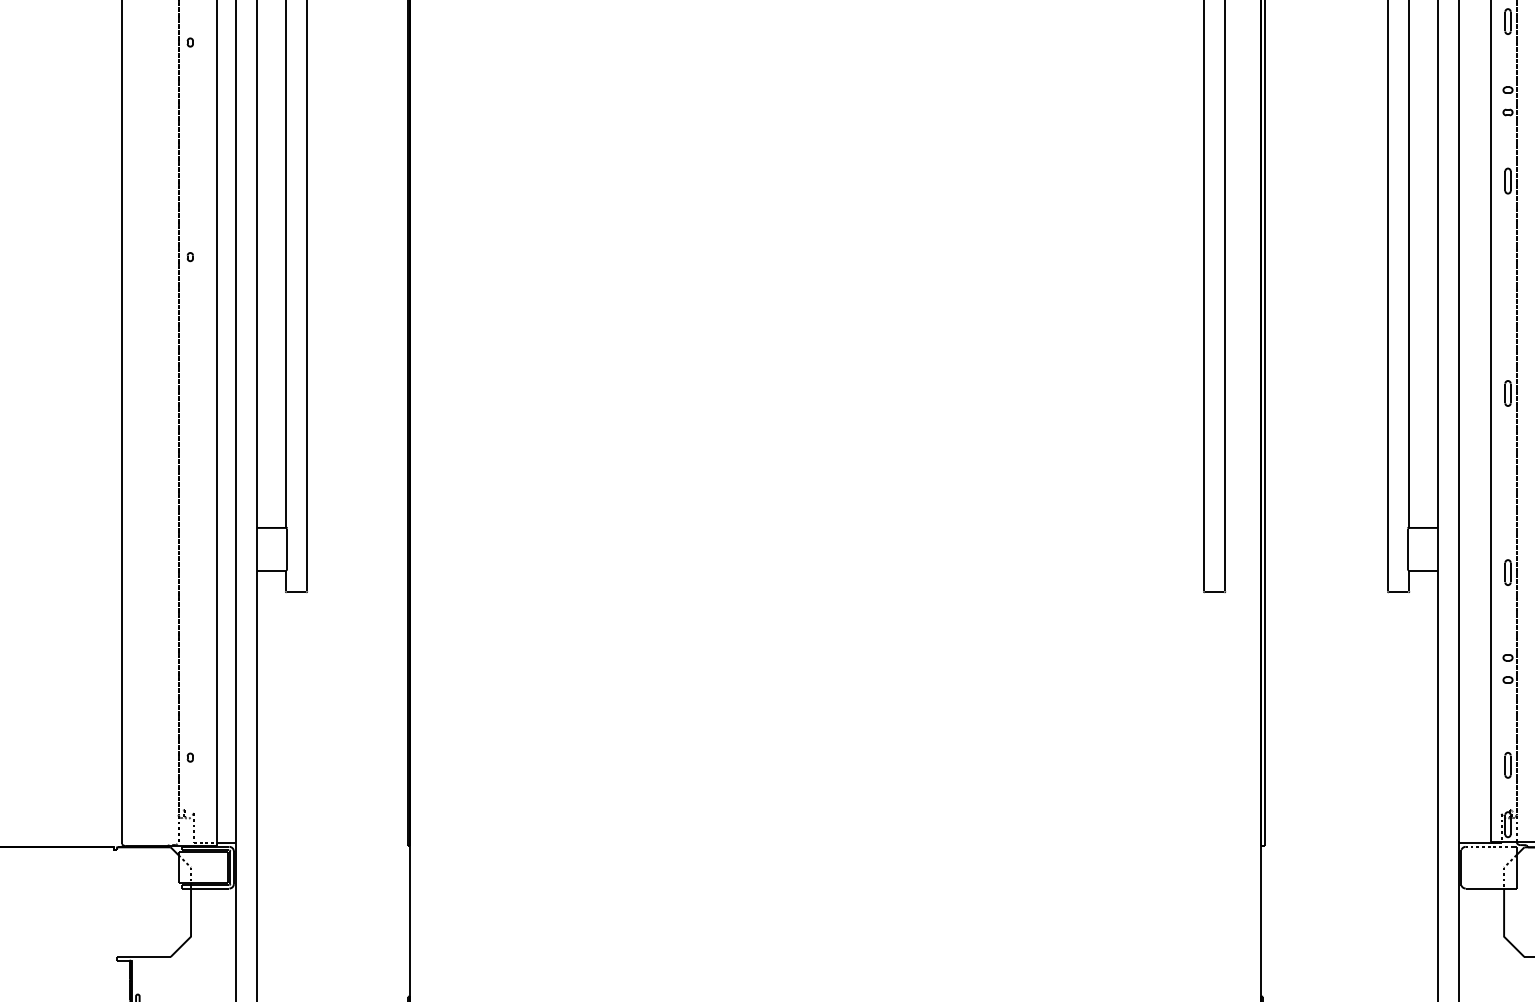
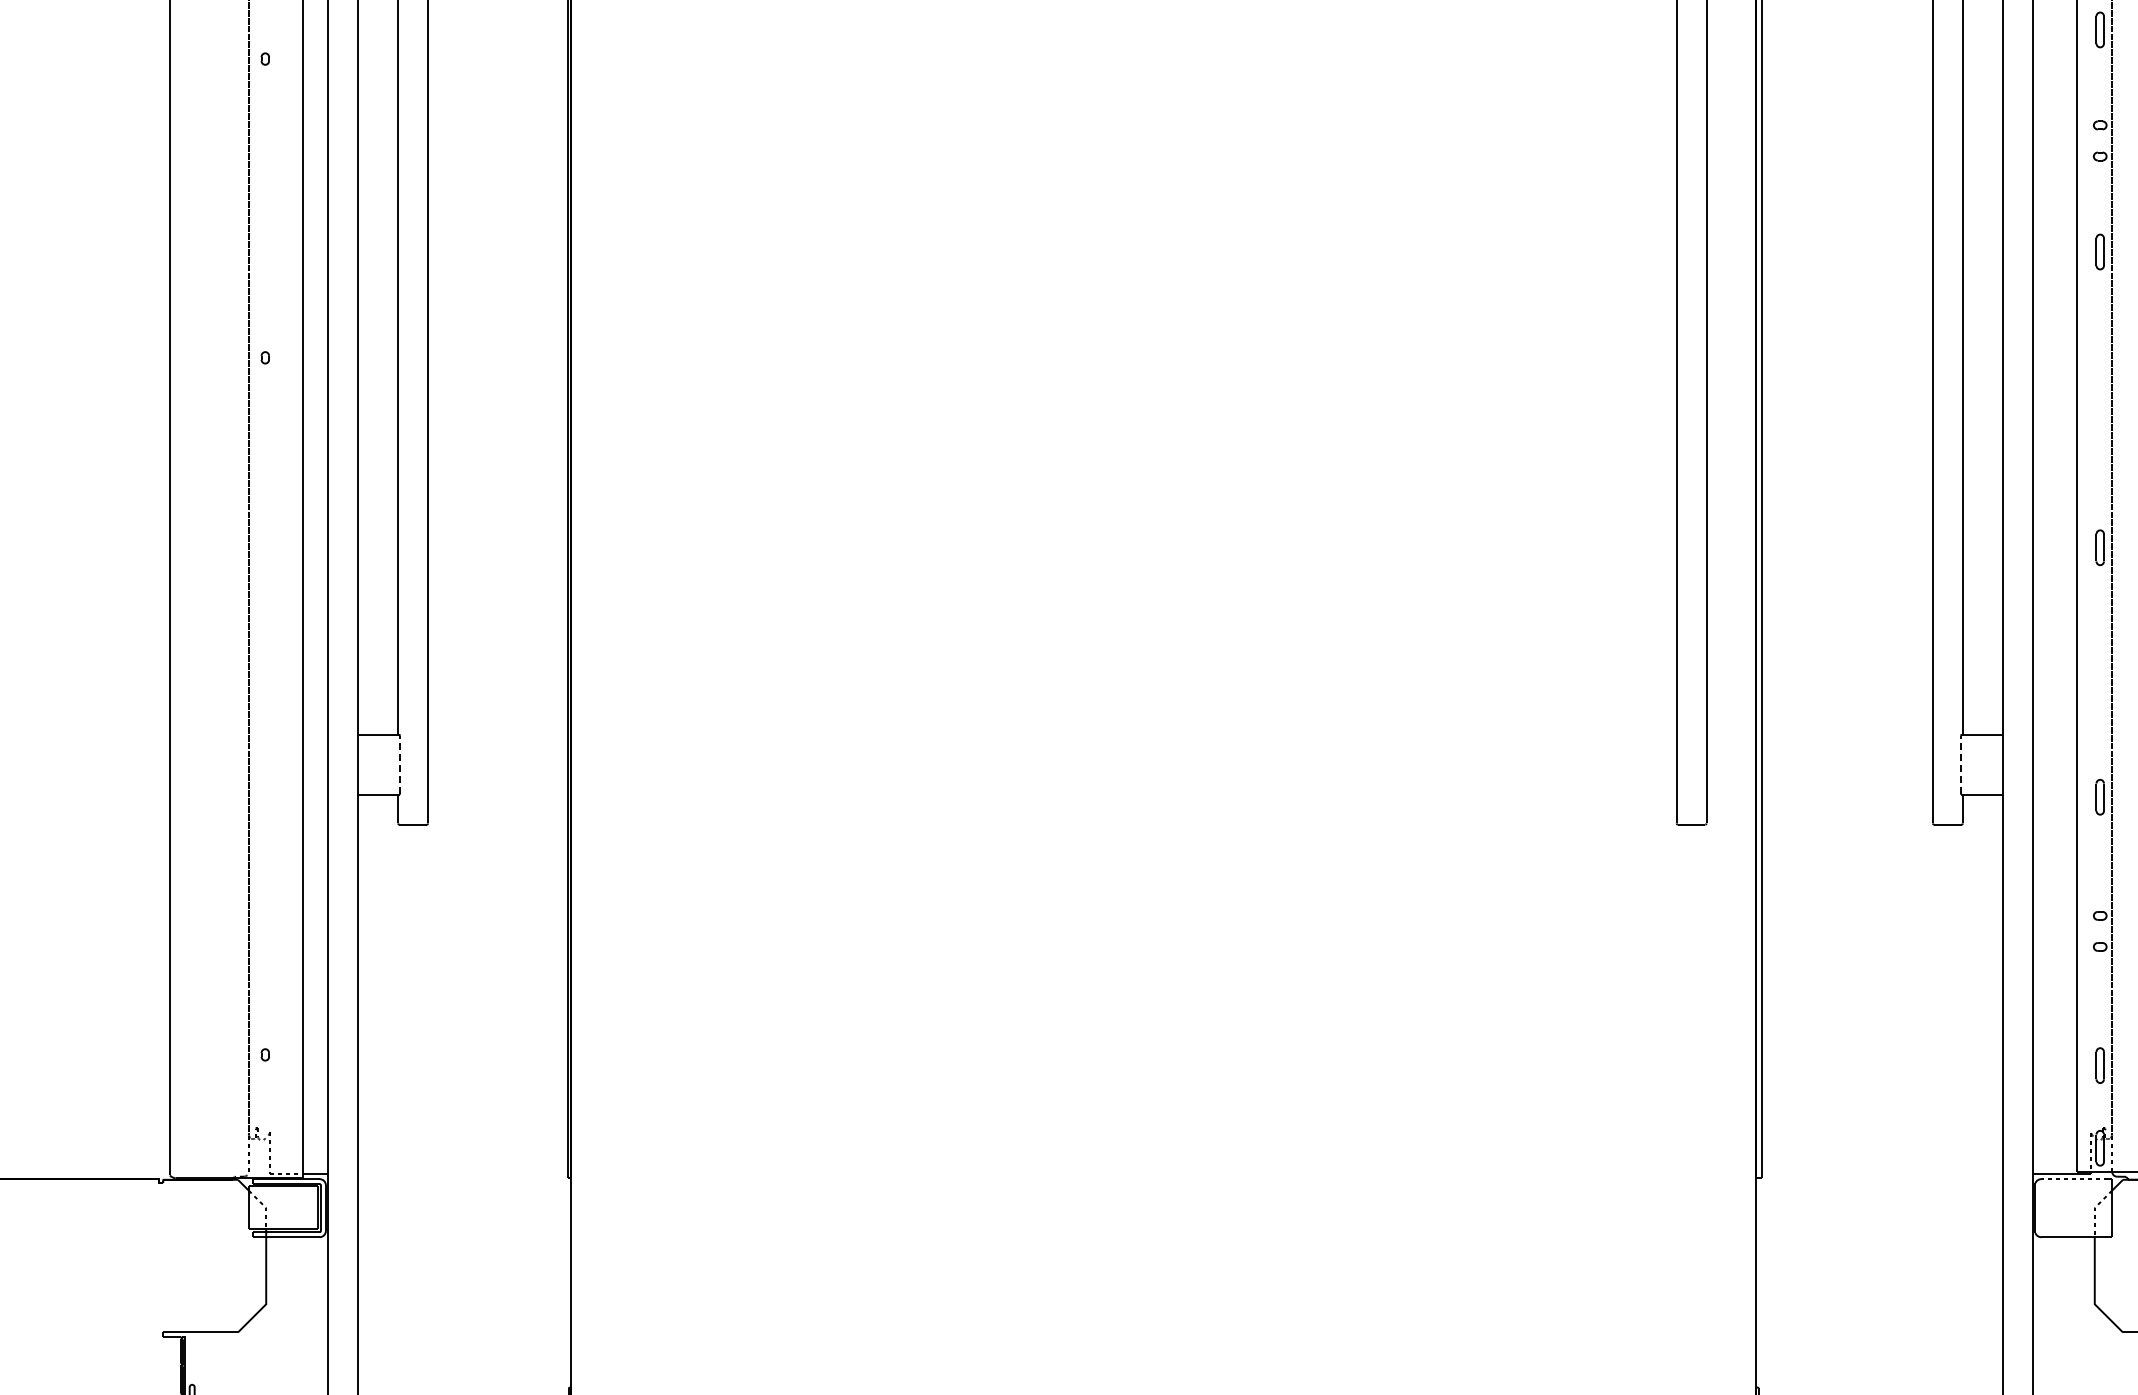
line: (286, 549) -> (399, 764), solid -> dashed
line: (1408, 549) -> (1961, 764), solid -> dashed

